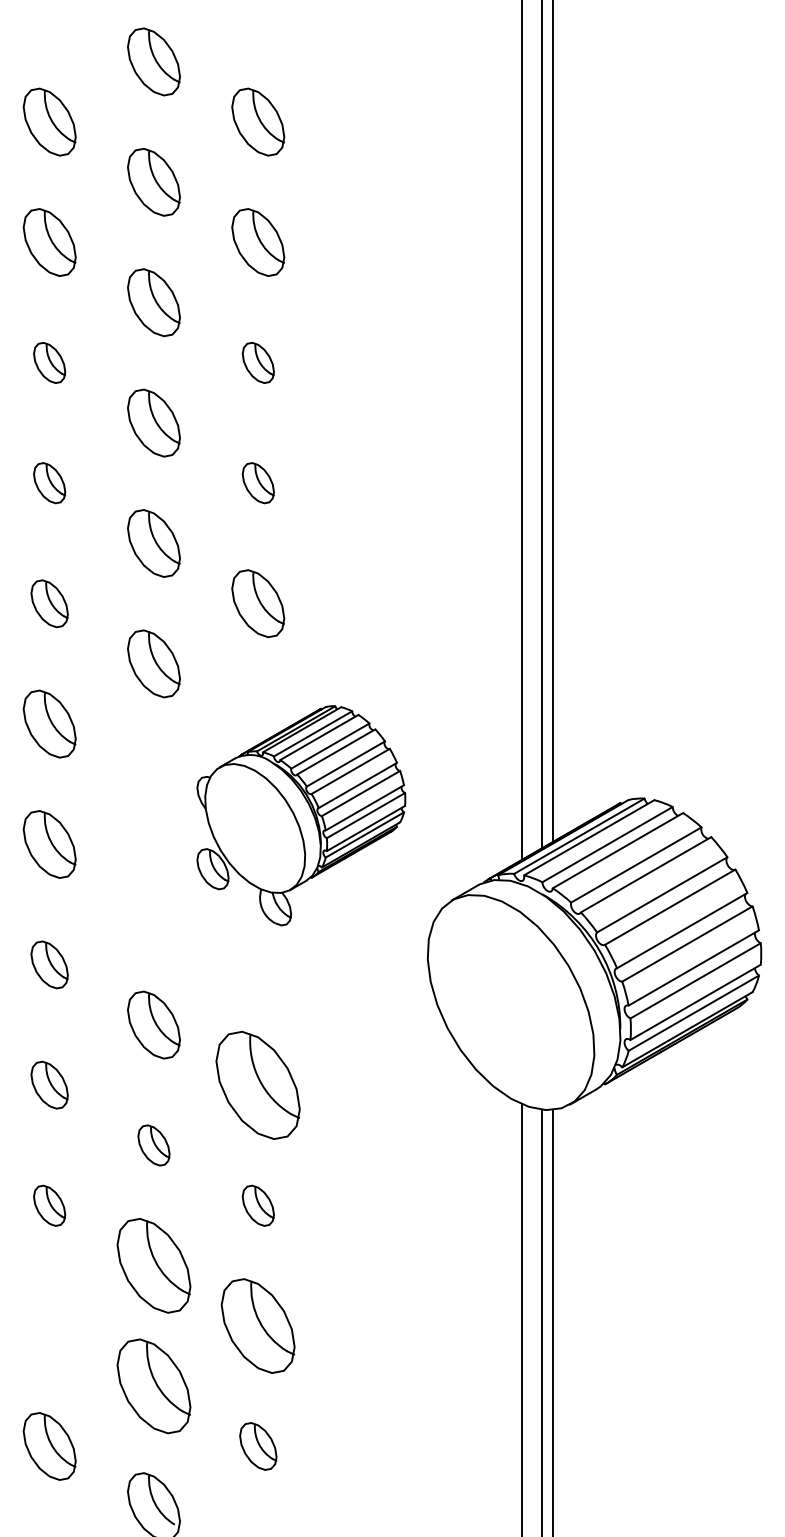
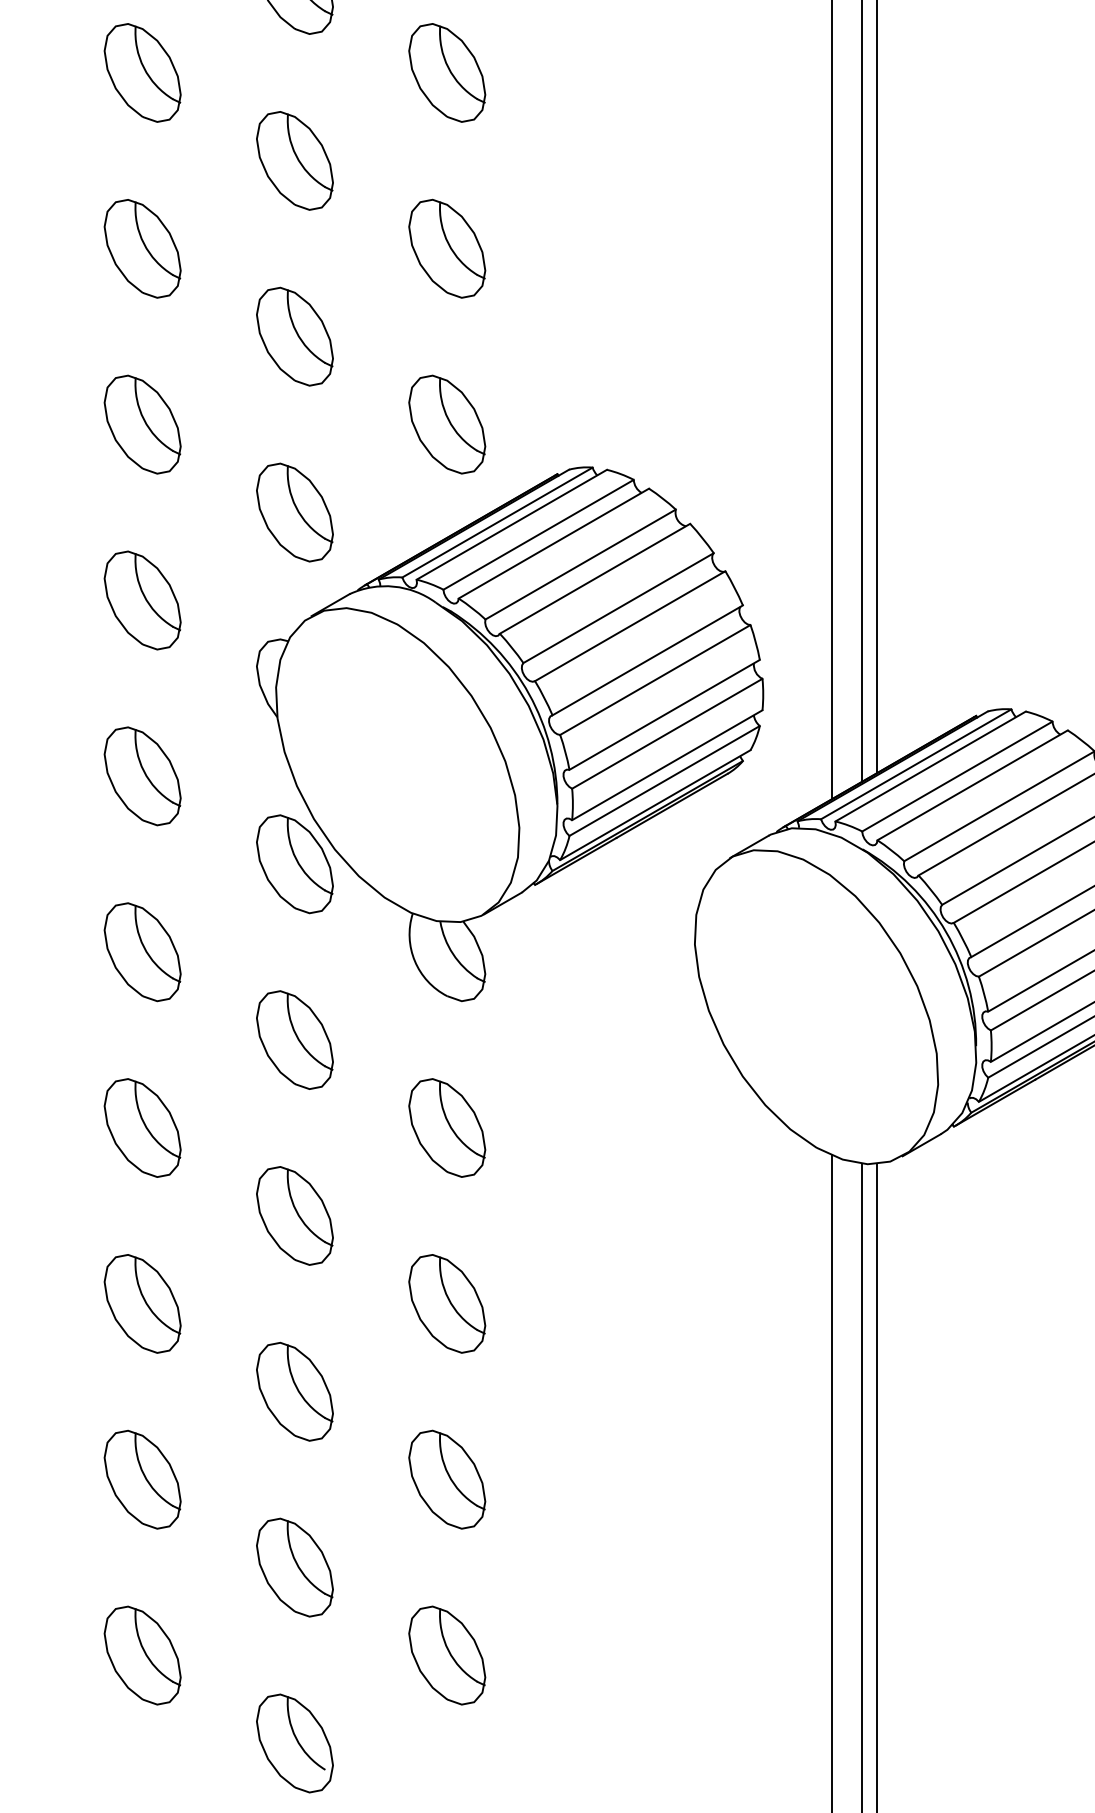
part: (49, 362) -> (142, 72), size x1.67
part: (258, 362) -> (447, 72), size x1.67
part: (49, 482) -> (142, 247), size x1.67
part: (258, 482) -> (447, 247), size x1.67
part: (49, 603) -> (142, 424), size x1.43
part: (301, 815) -> (510, 733), size x1.67
part: (49, 964) -> (142, 951), size x1.43
part: (49, 1084) -> (142, 1126), size x1.43
part: (258, 1084) -> (447, 1126), size x0.62
part: (153, 1145) -> (294, 1215), size x1.67
part: (49, 1205) -> (142, 1303), size x1.67
part: (258, 1205) -> (447, 1303), size x1.67
part: (153, 1265) -> (294, 1391), size x0.71
part: (49, 1325) -> (142, 1478), added
part: (258, 1325) -> (447, 1478), size x0.71
part: (153, 1385) -> (294, 1566), size x0.71
part: (258, 1446) -> (447, 1655), size x1.43

